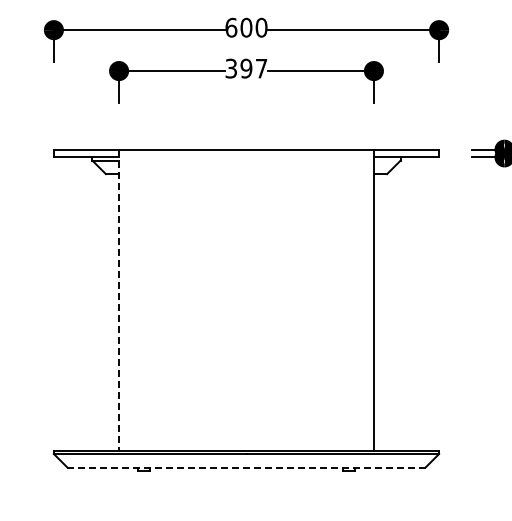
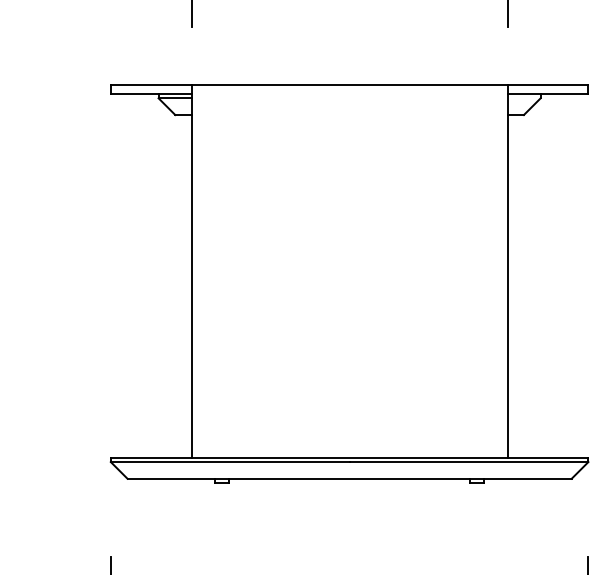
line: (119, 300) -> (192, 271), dashed -> solid
line: (247, 467) -> (350, 478), dashed -> solid

